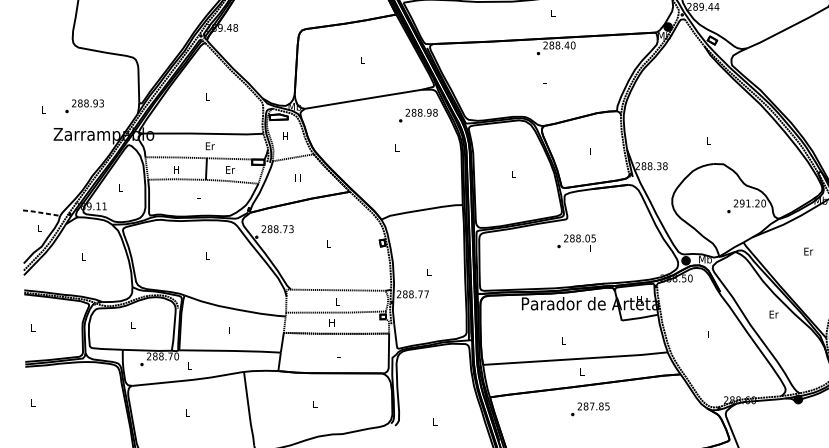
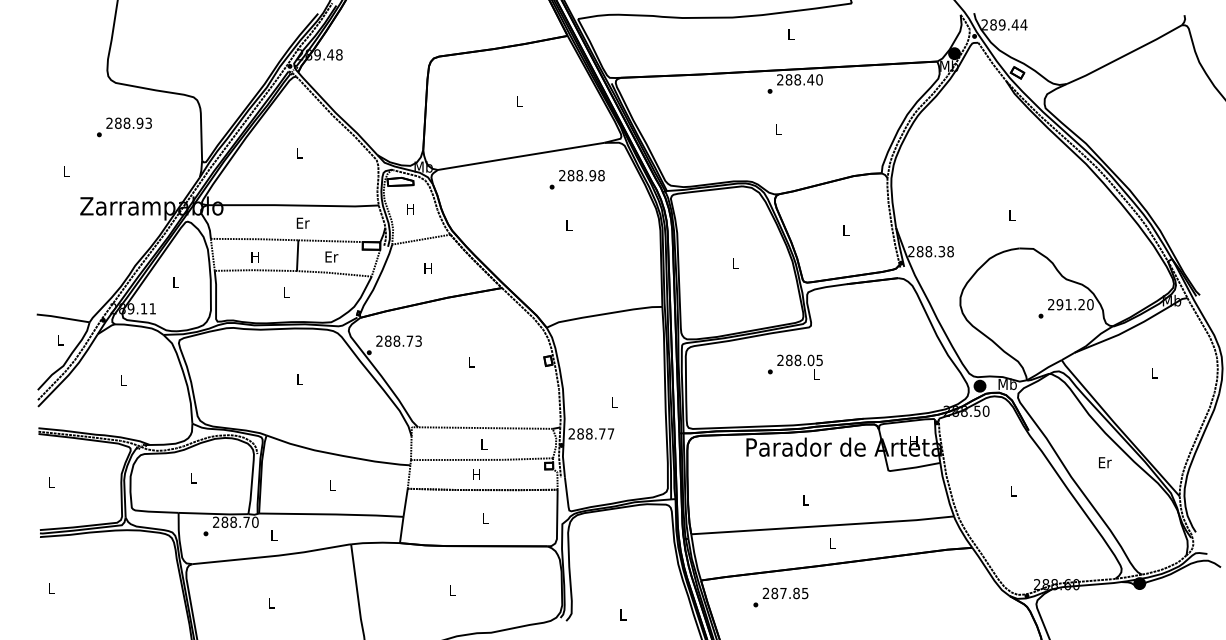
text: (84, 106) -> (124, 127), moved
text: (417, 115) -> (576, 179), moved
line: (41, 212) -> (62, 317), dashed -> solid
text: (576, 242) -> (795, 366), moved
text: (808, 251) -> (1154, 372), Er -> L
text: (590, 409) -> (780, 597), moved

